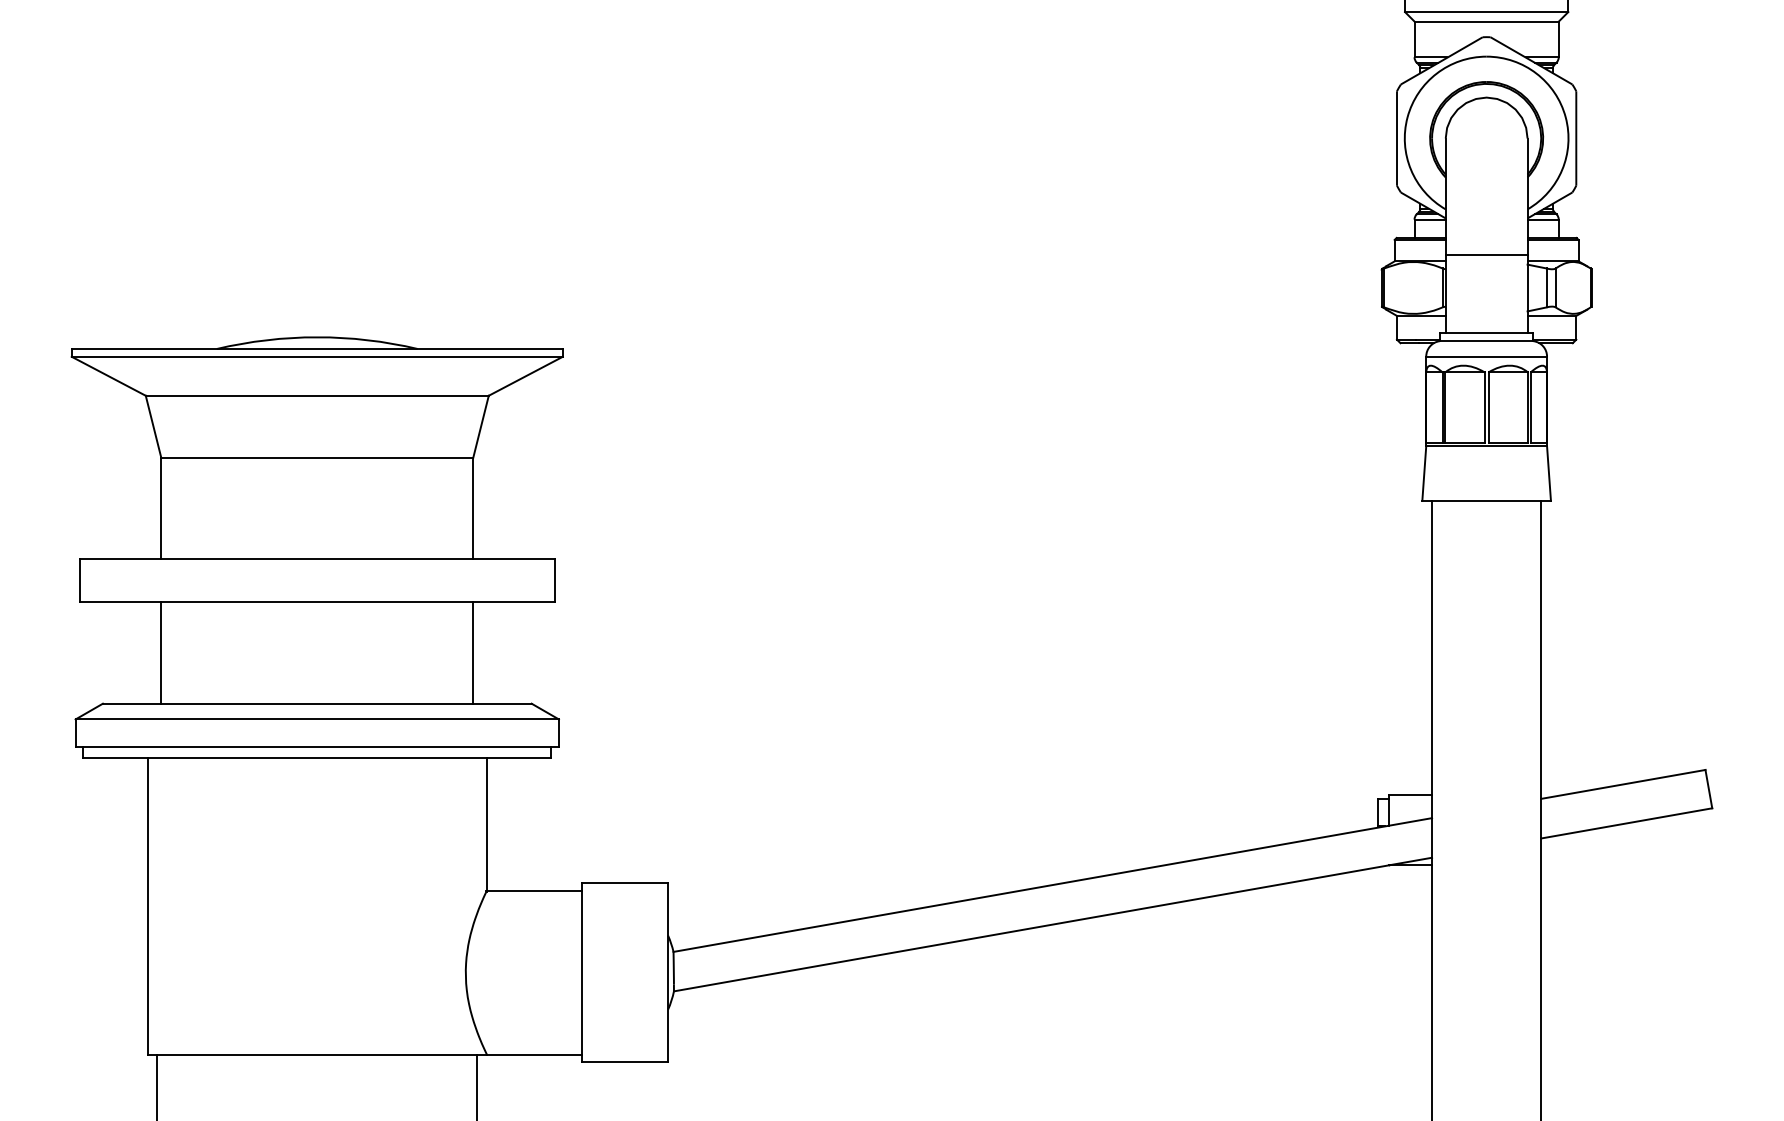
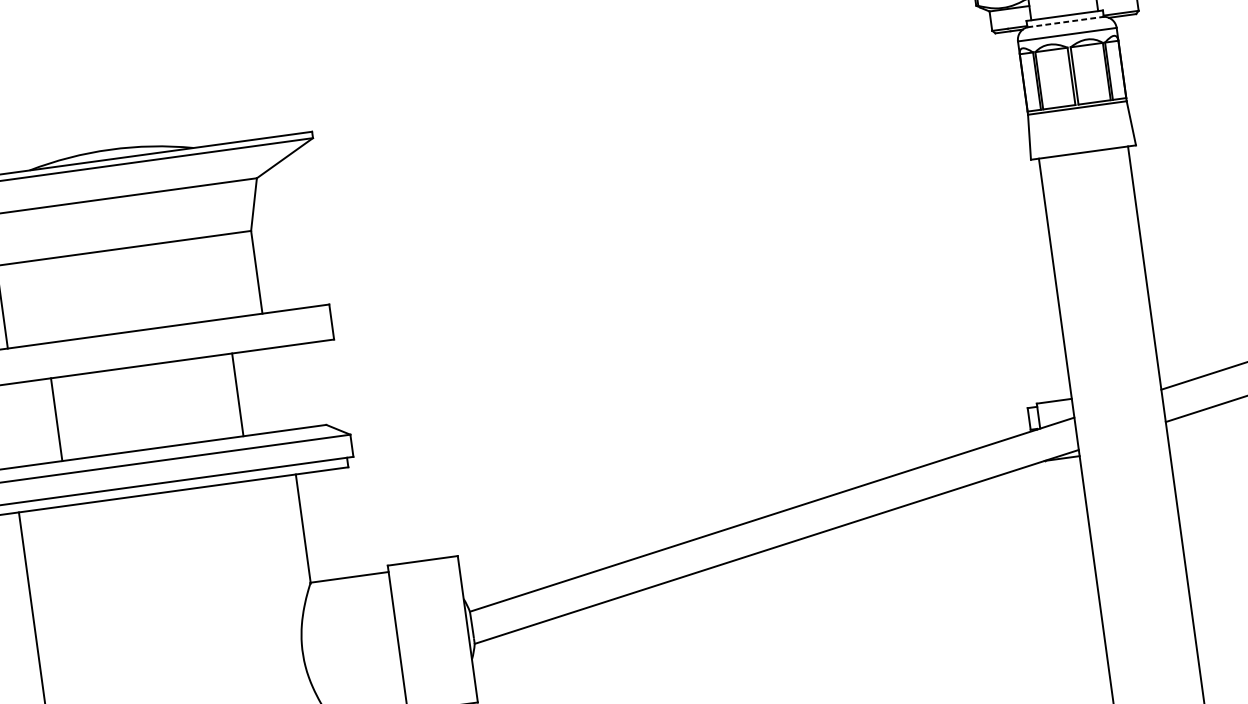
line: (1486, 341) -> (1065, 22), solid -> dashed
line: (161, 652) -> (56, 419), moved
line: (473, 652) -> (238, 394), moved

